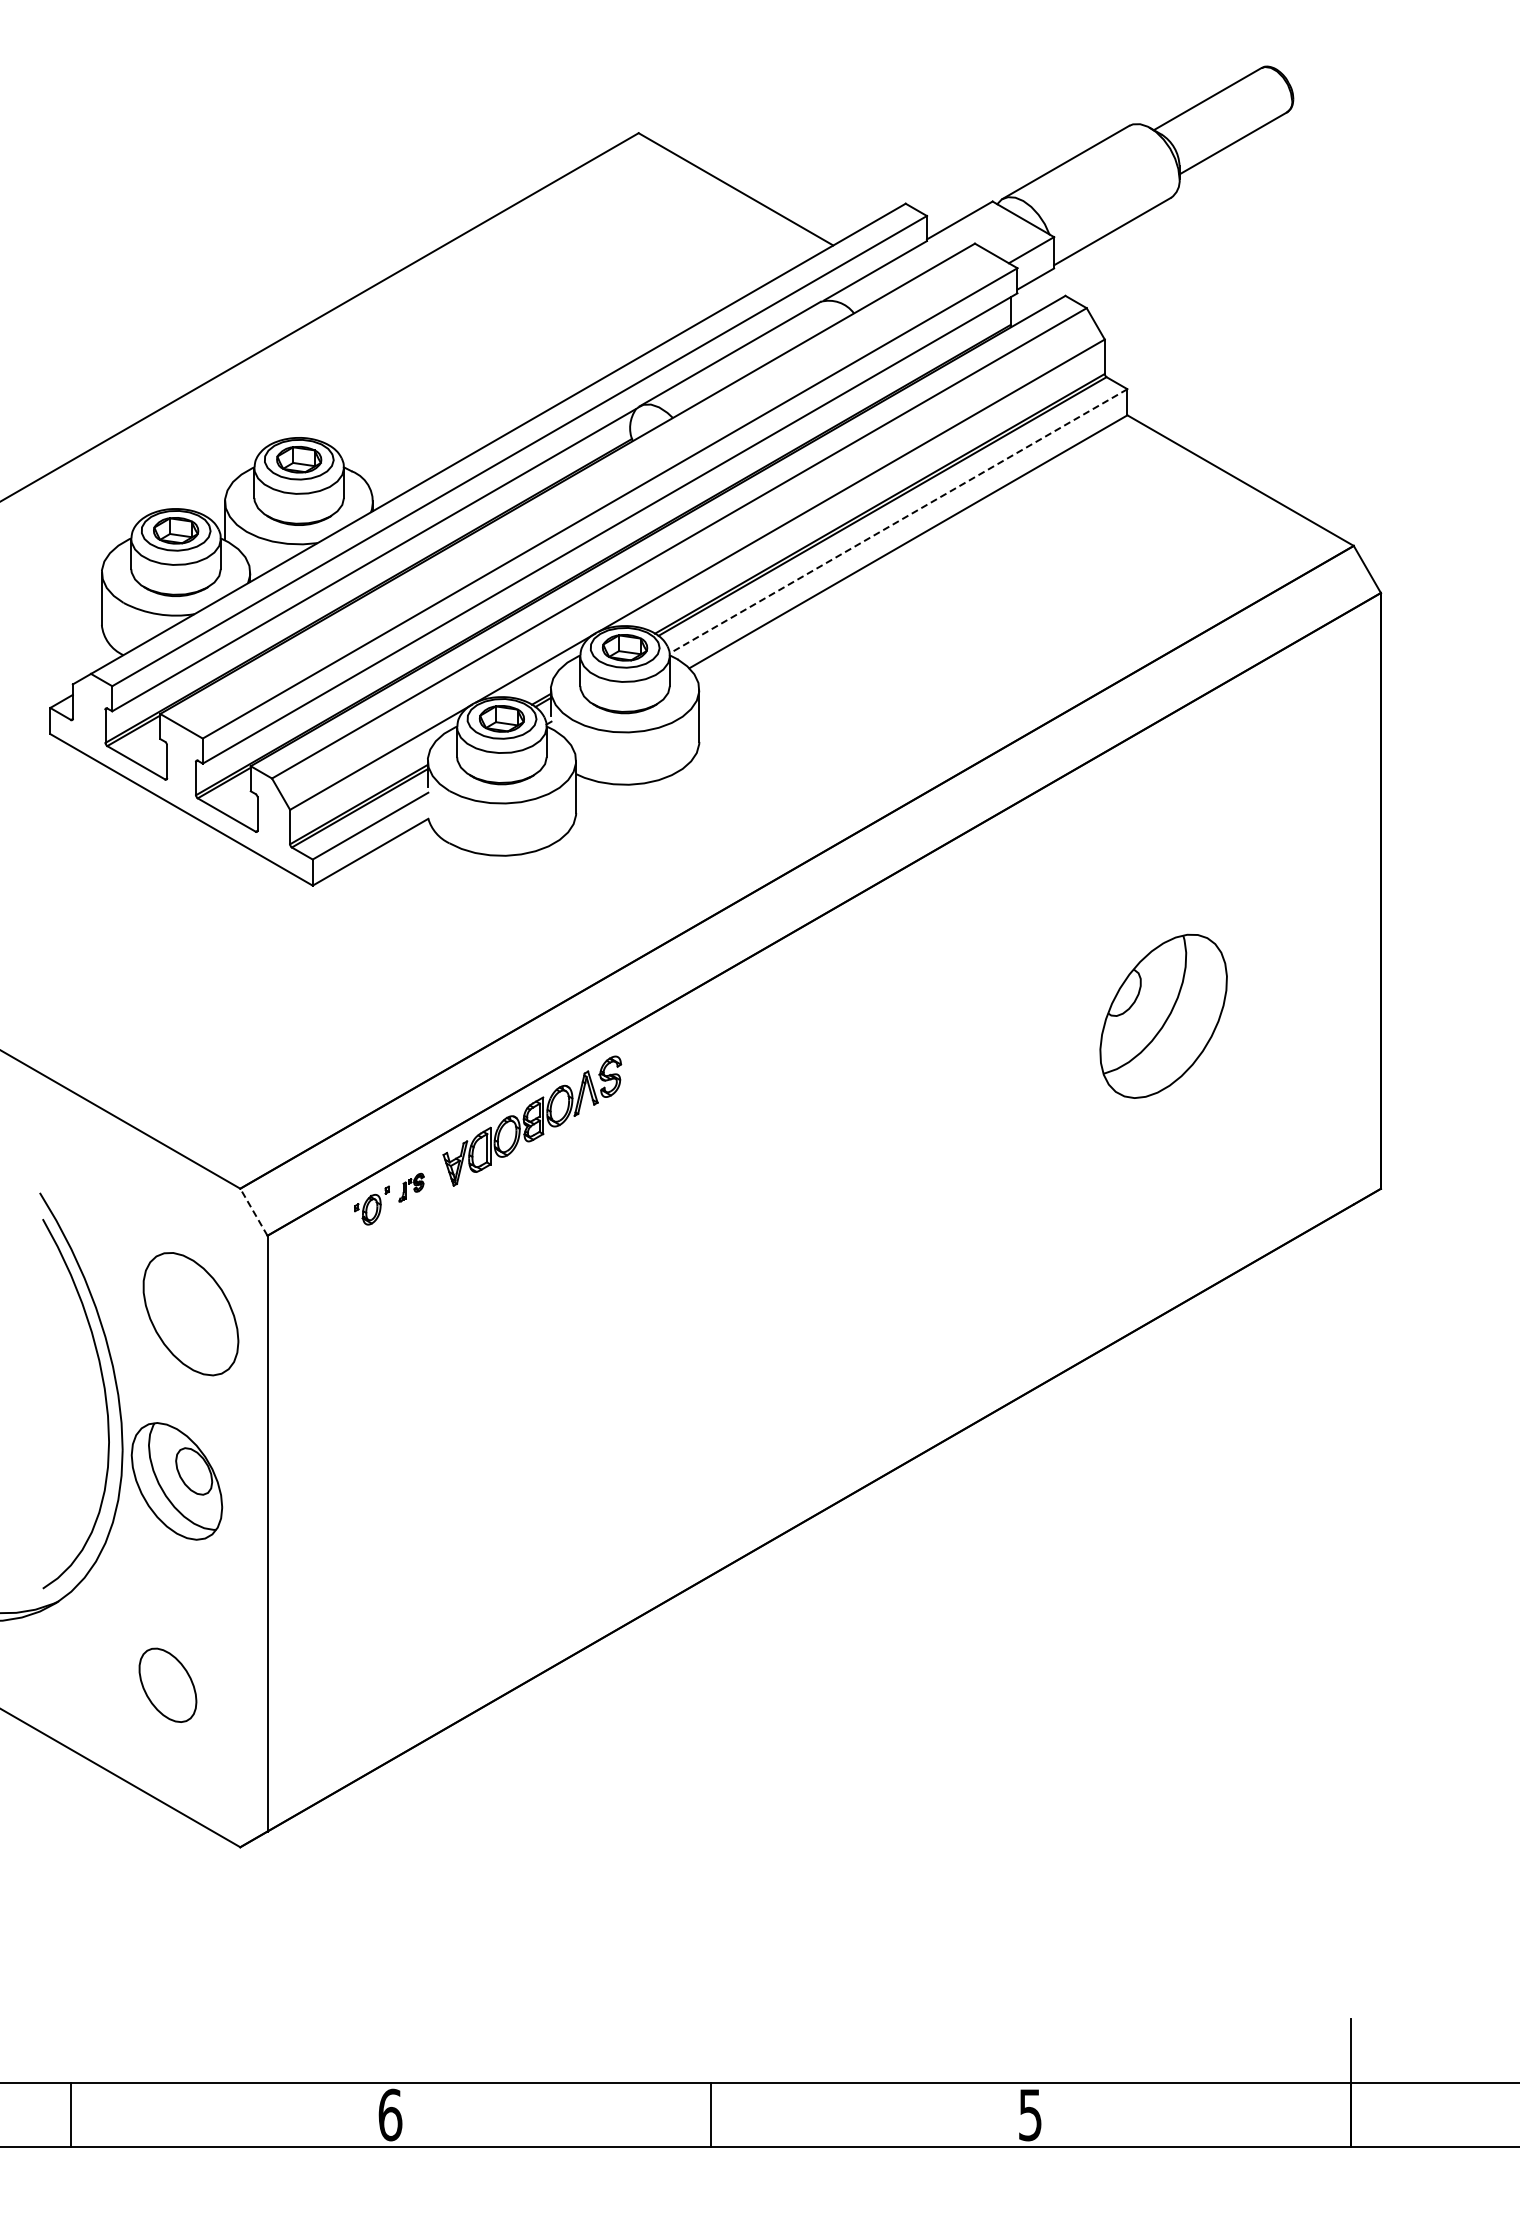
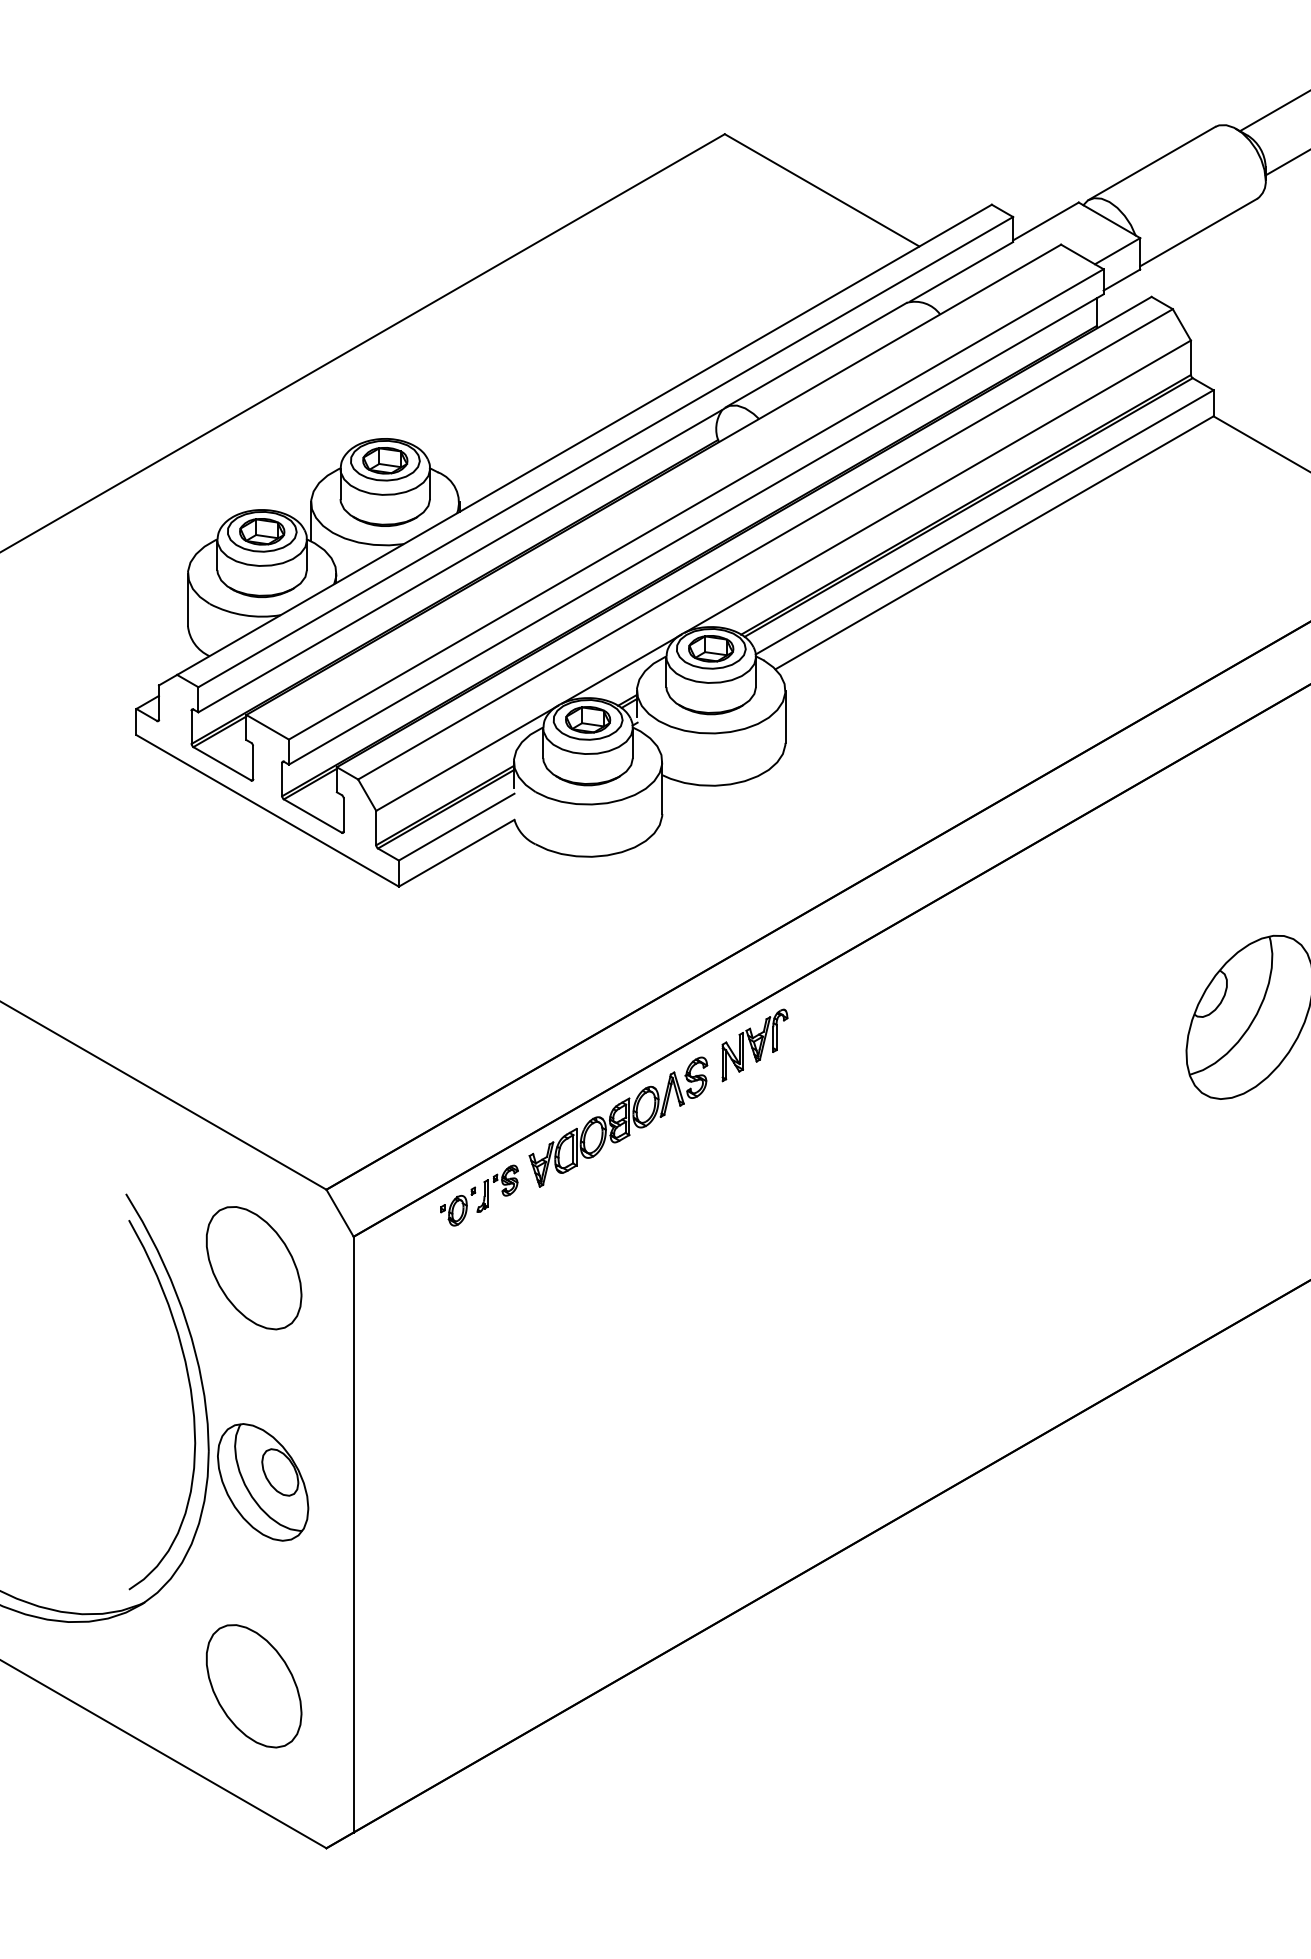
line: (898, 521) -> (984, 522), dashed -> solid
part: (668, 1044) -> (754, 1045), added
part: (411, 1187) -> (497, 1188), size x1.67
line: (253, 1211) -> (339, 1212), dashed -> solid
part: (190, 1314) -> (253, 1268), moved
part: (167, 1685) -> (253, 1686), size x1.67

